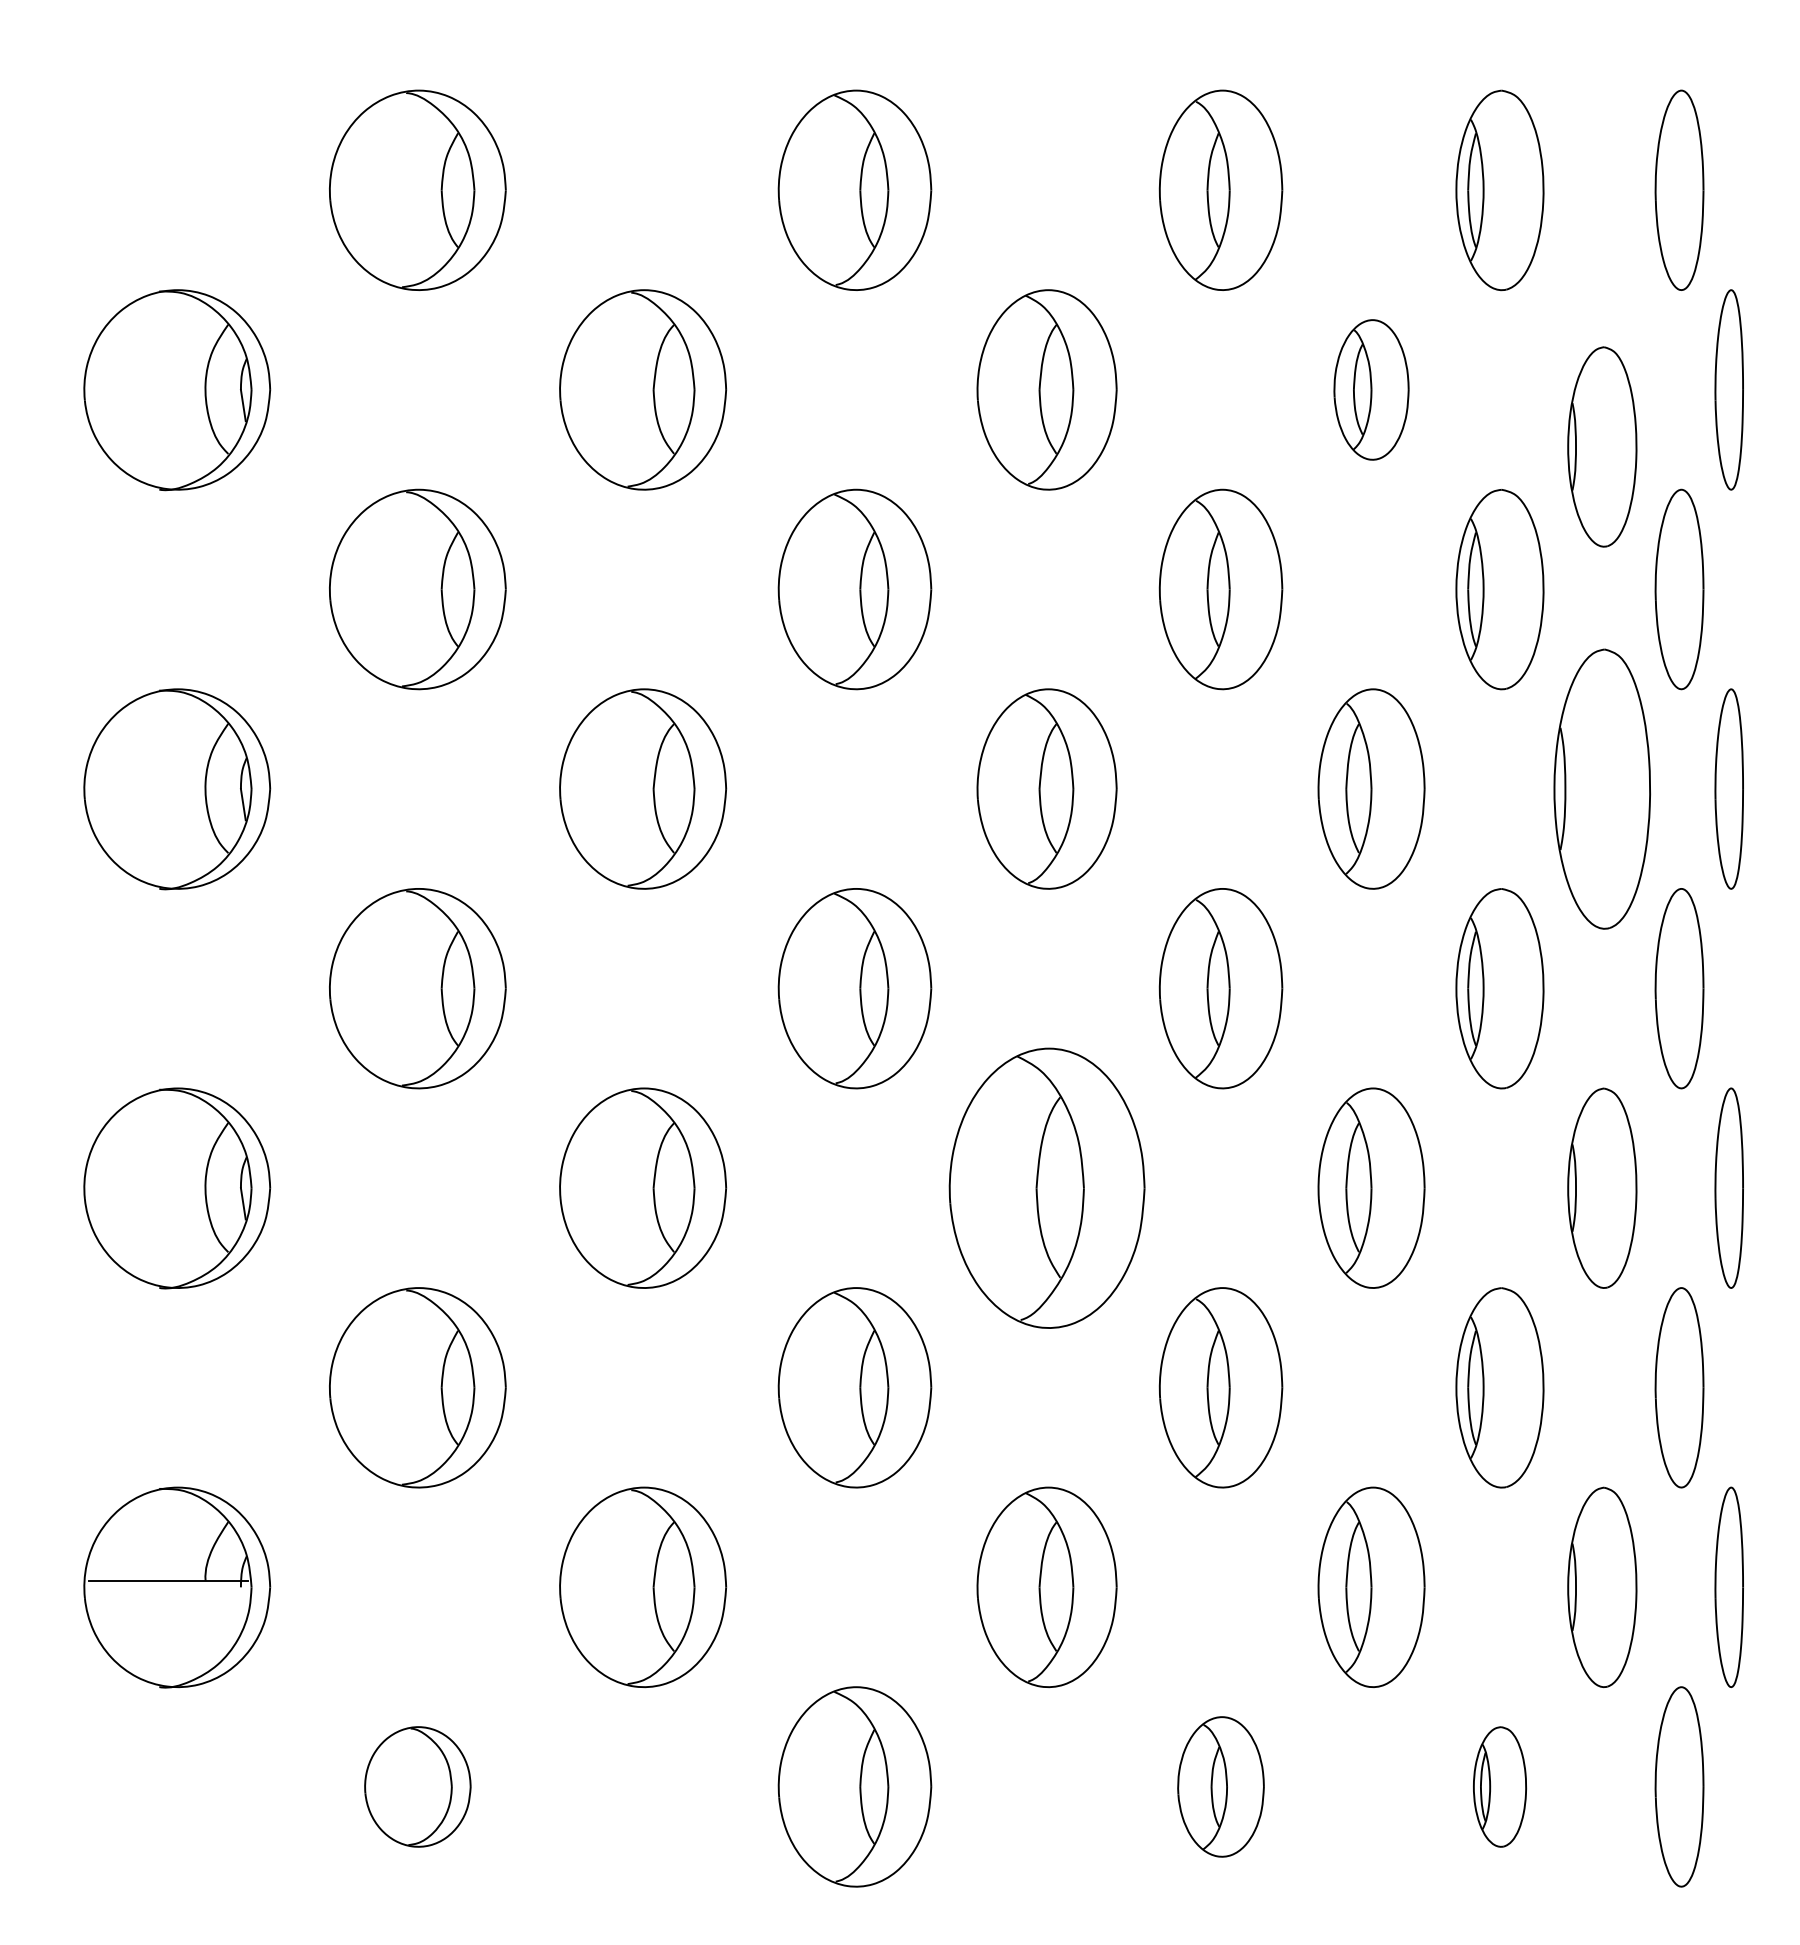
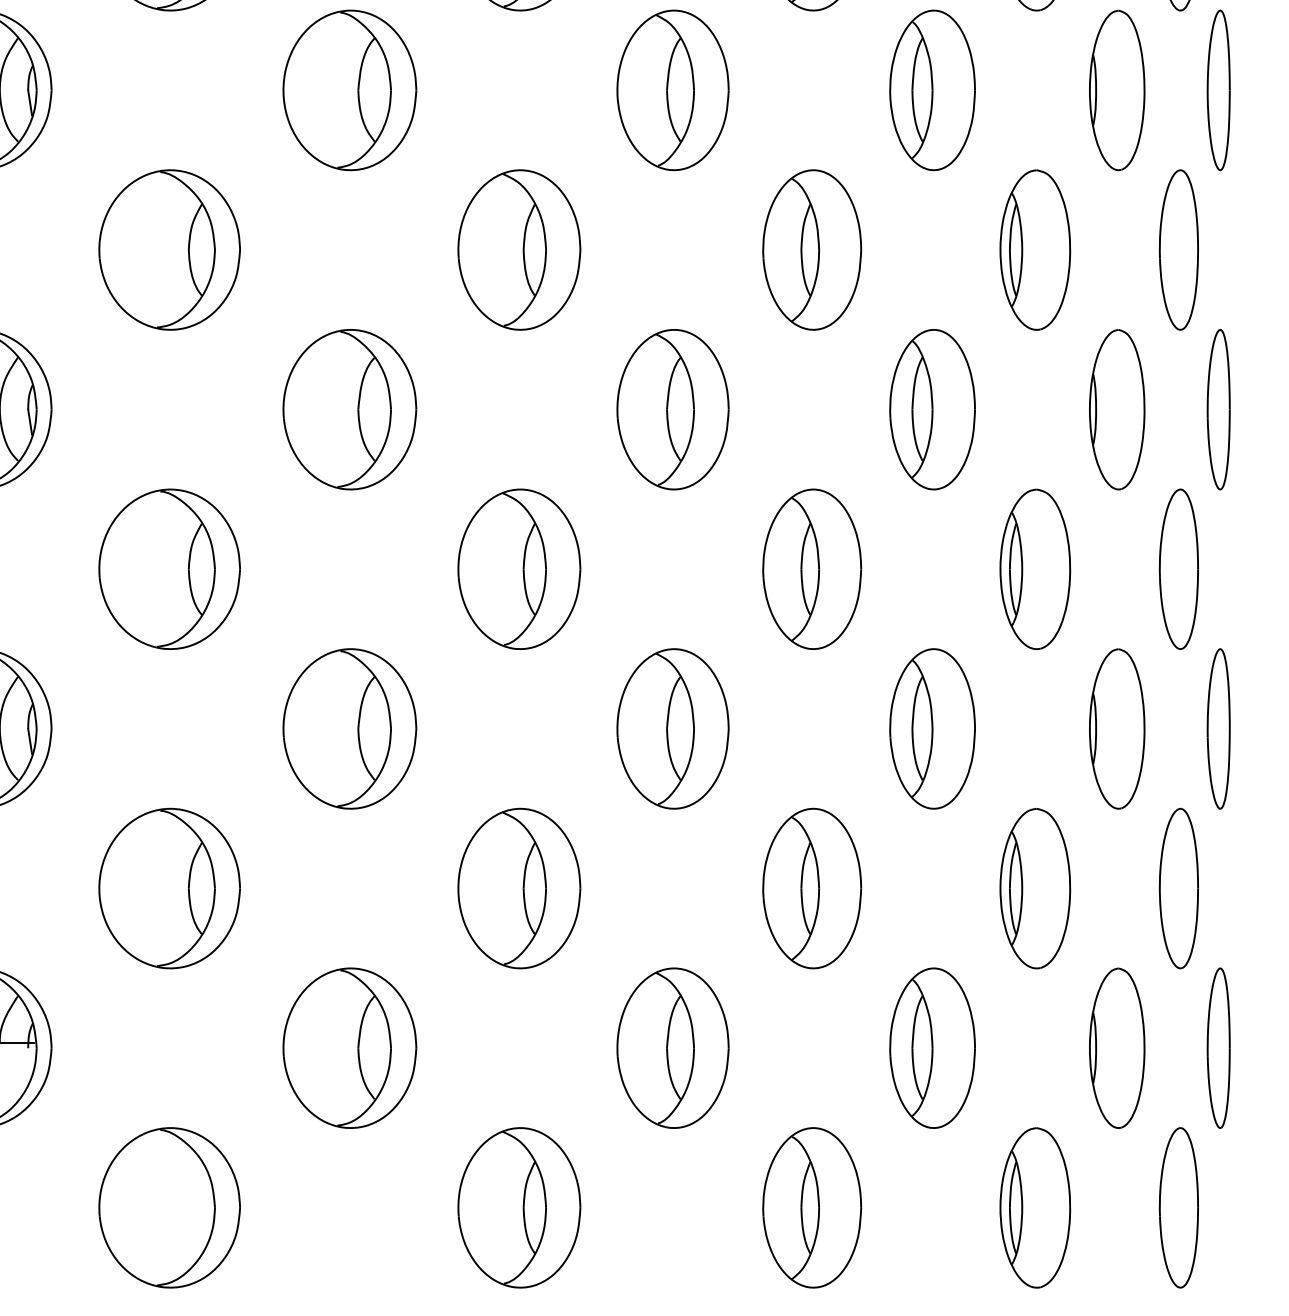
part: (1371, 389) -> (932, 90), size x1.43
part: (1602, 446) -> (1117, 90), moved
part: (1602, 788) -> (1117, 409), size x0.71
part: (1046, 1187) -> (672, 728), size x0.71
part: (417, 1786) -> (169, 1207), size x1.67
part: (1220, 1786) -> (811, 1207), size x1.43
part: (1499, 1786) -> (1034, 1207), size x1.67

